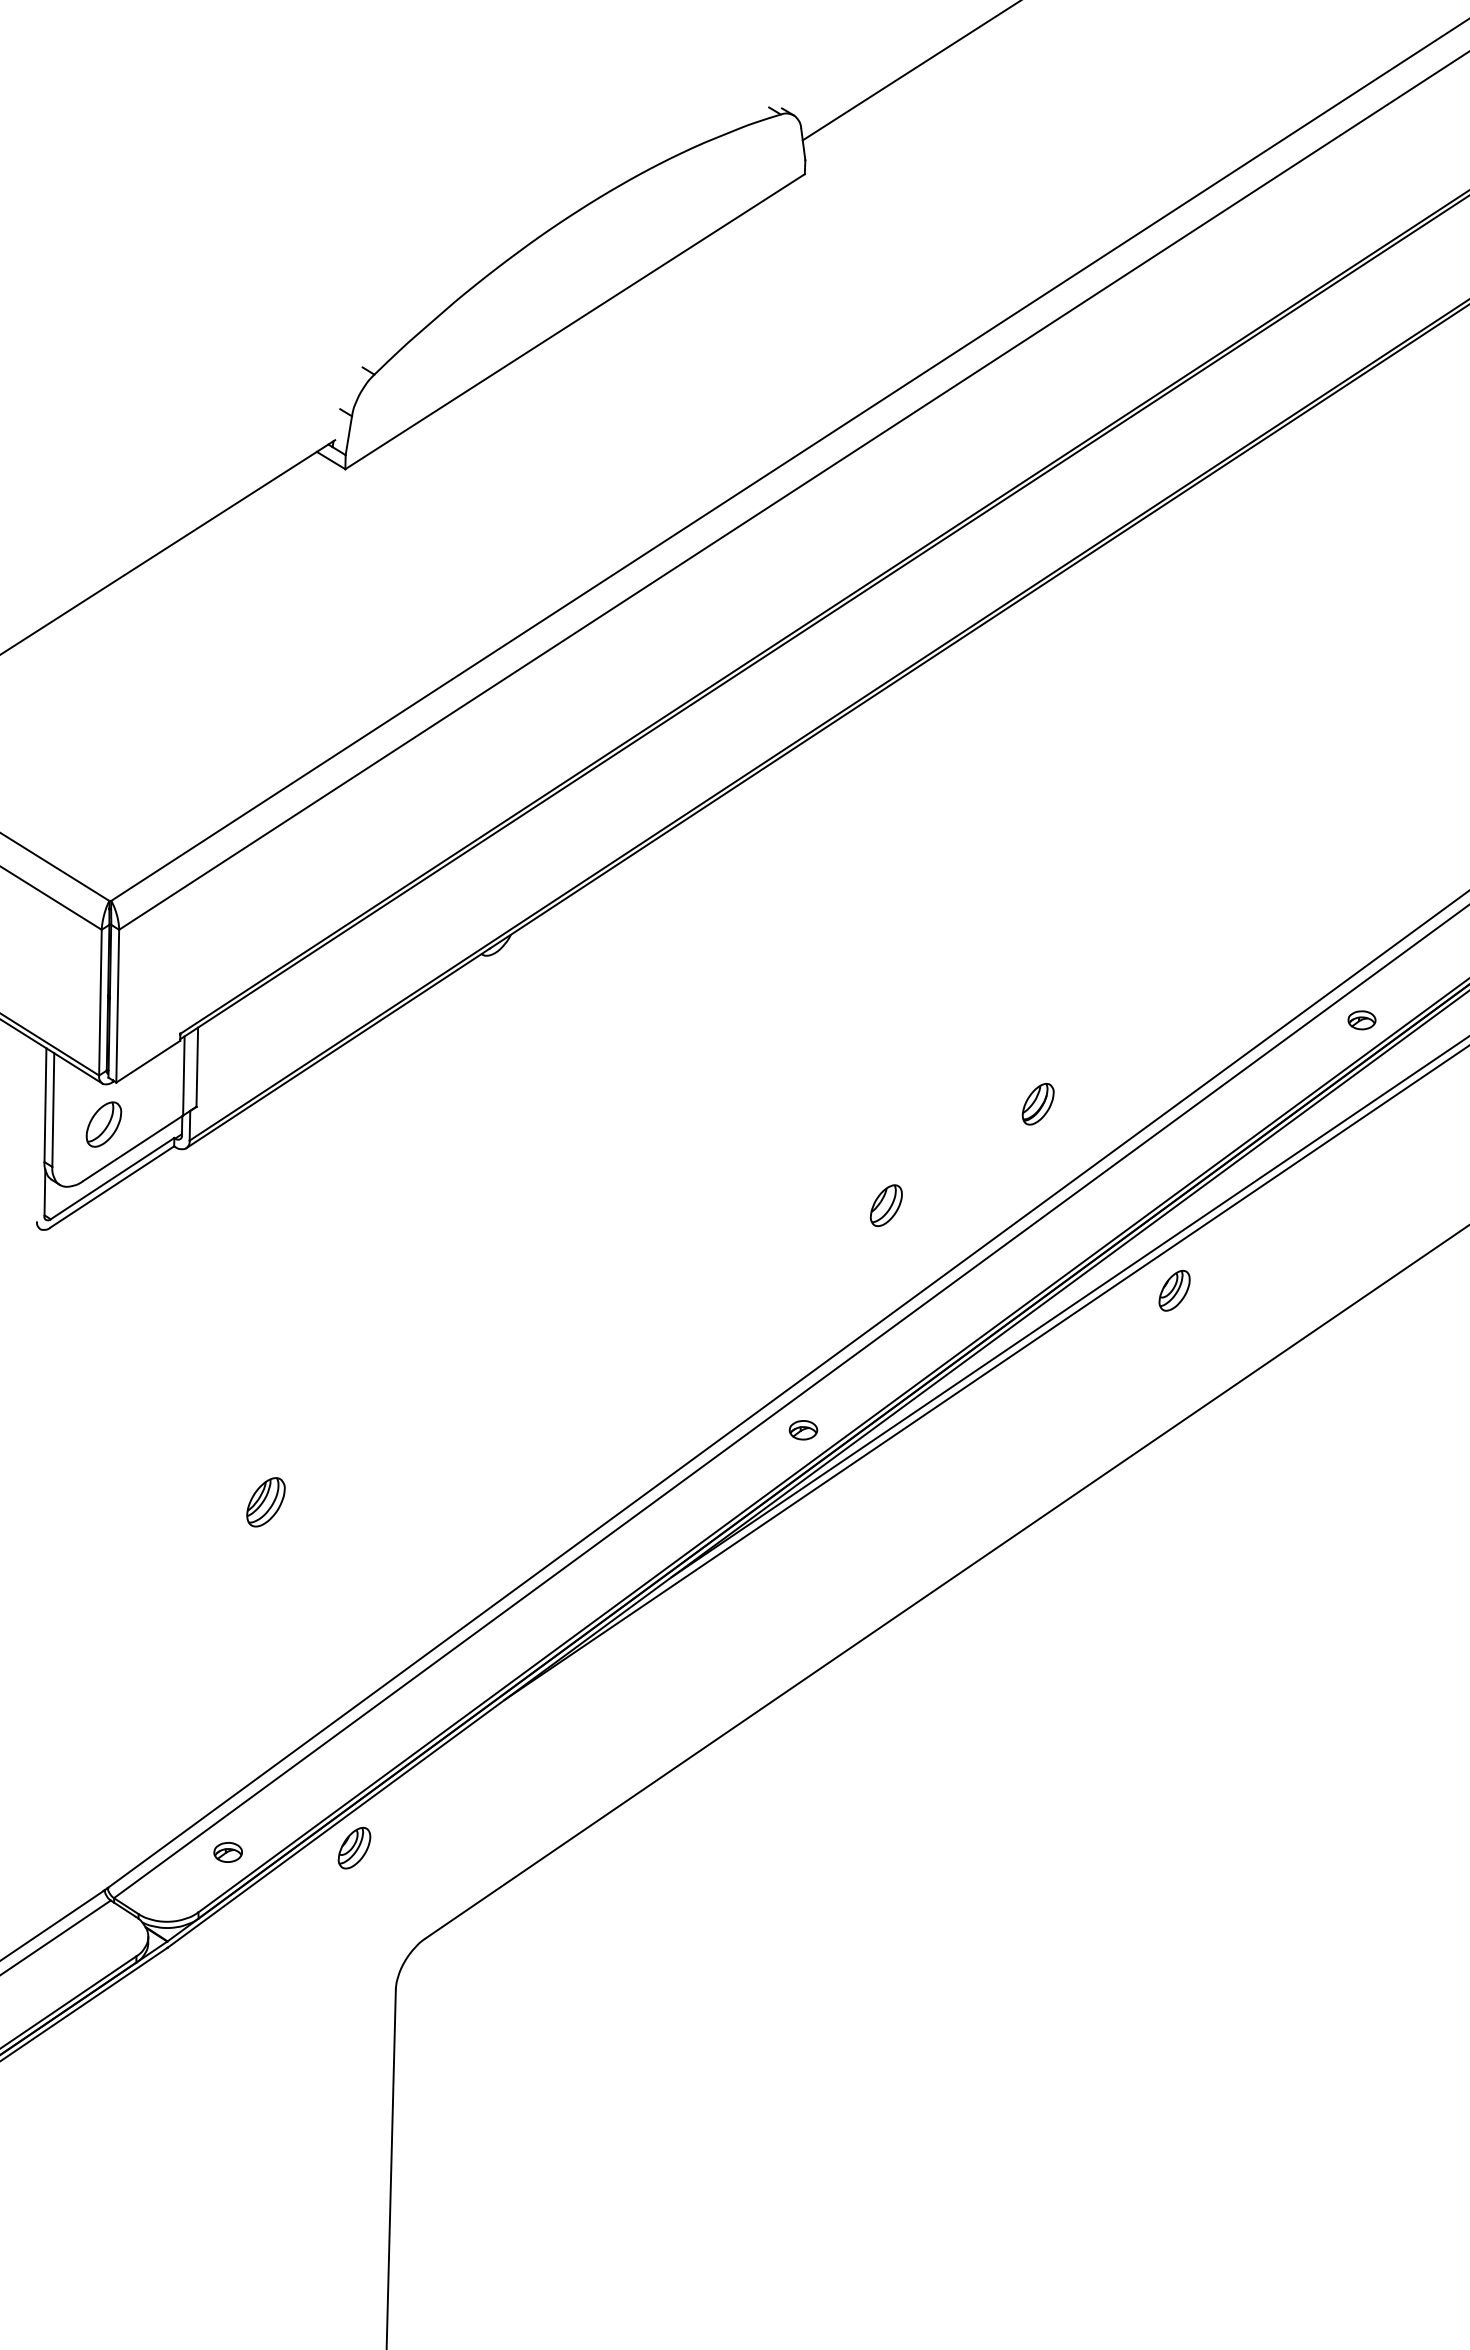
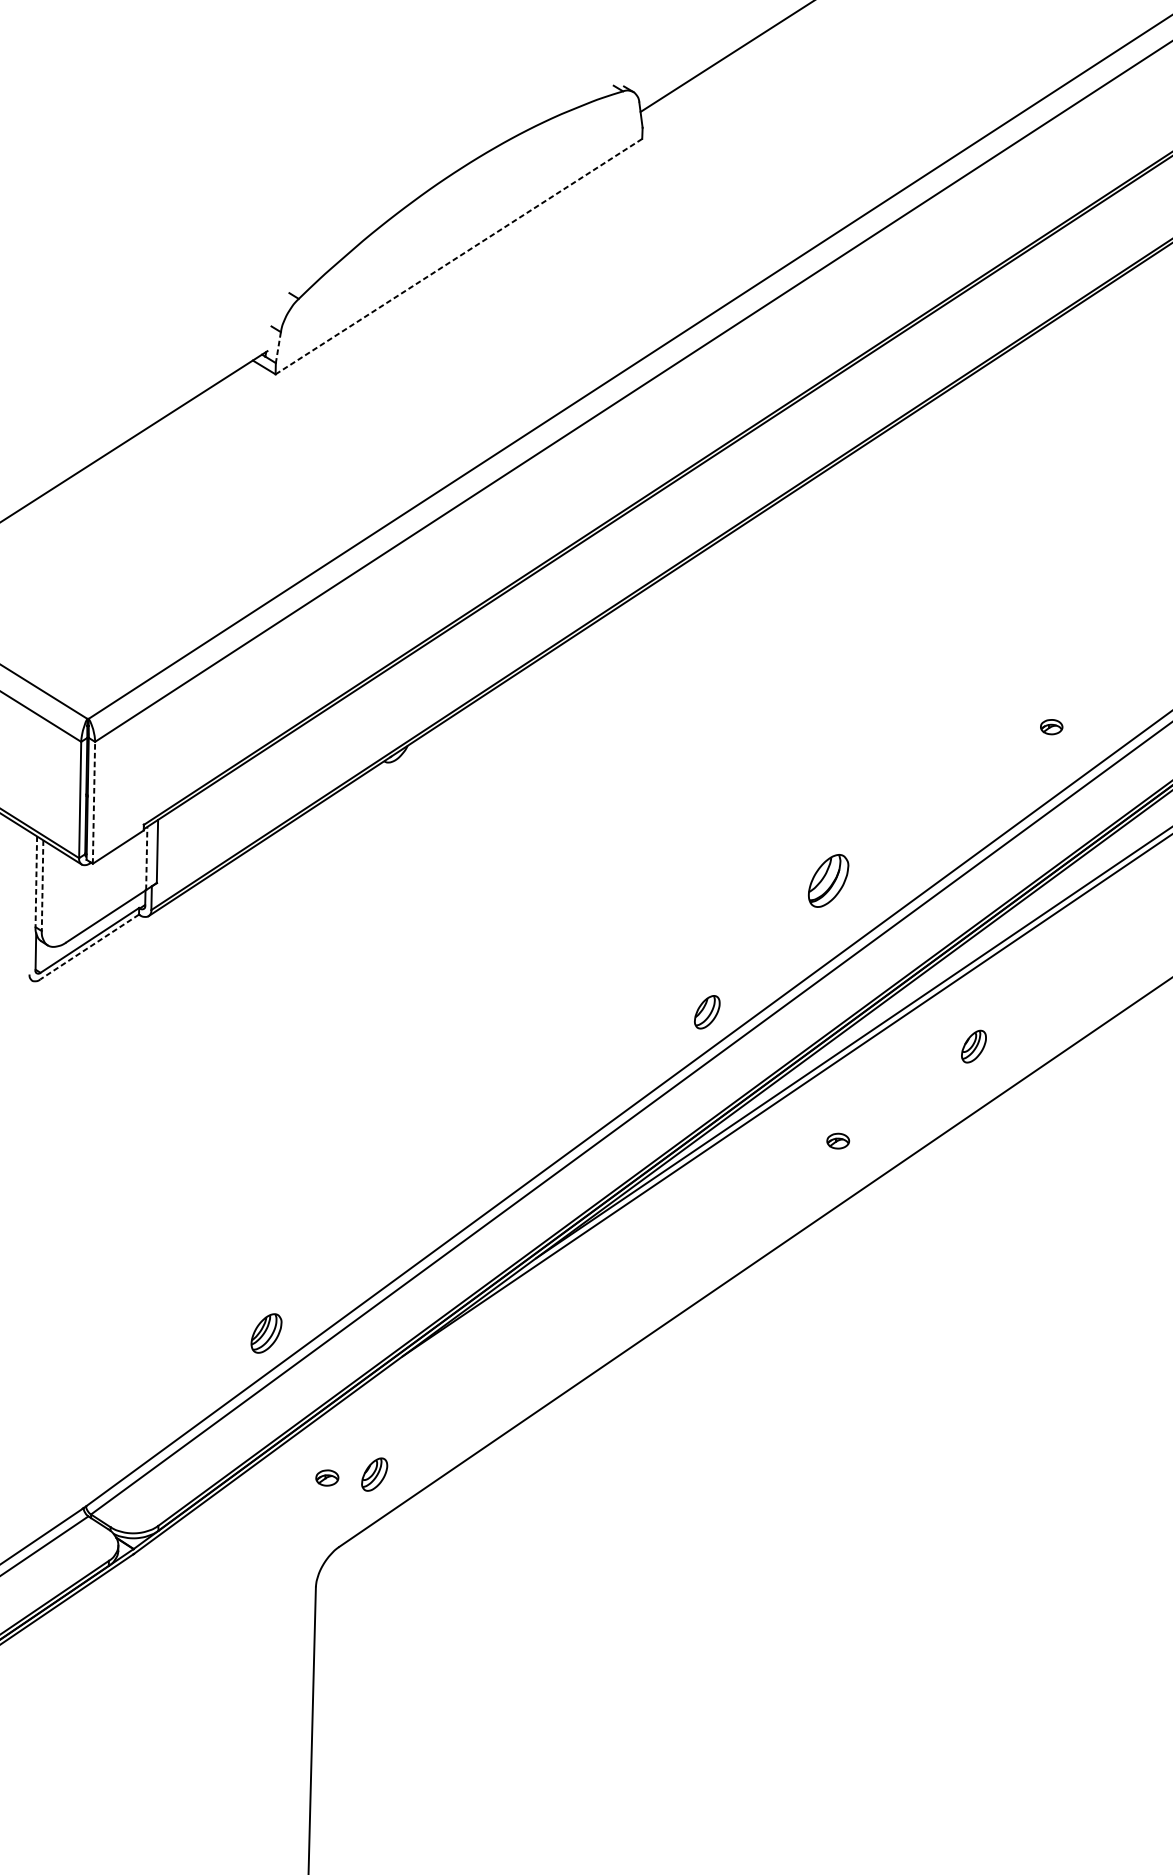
line: (575, 321) -> (459, 256), solid -> dashed
line: (348, 435) -> (278, 347), solid -> dashed
line: (117, 1005) -> (93, 802), solid -> dashed
part: (1361, 1020) -> (1051, 727), moved
line: (183, 1076) -> (146, 858), solid -> dashed
part: (1037, 1104) -> (827, 881), size x1.6
line: (45, 1105) -> (36, 882), solid -> dashed
line: (53, 1110) -> (42, 886), solid -> dashed
part: (103, 1124) -> (82, 897), removed
line: (112, 1186) -> (89, 946), solid -> dashed
part: (885, 1205) -> (706, 1012), moved
part: (1174, 1290) -> (973, 1046), moved
part: (803, 1430) -> (838, 1141), moved
part: (265, 1502) -> (266, 1333), moved
part: (354, 1848) -> (374, 1474), moved
part: (227, 1852) -> (326, 1478), moved

